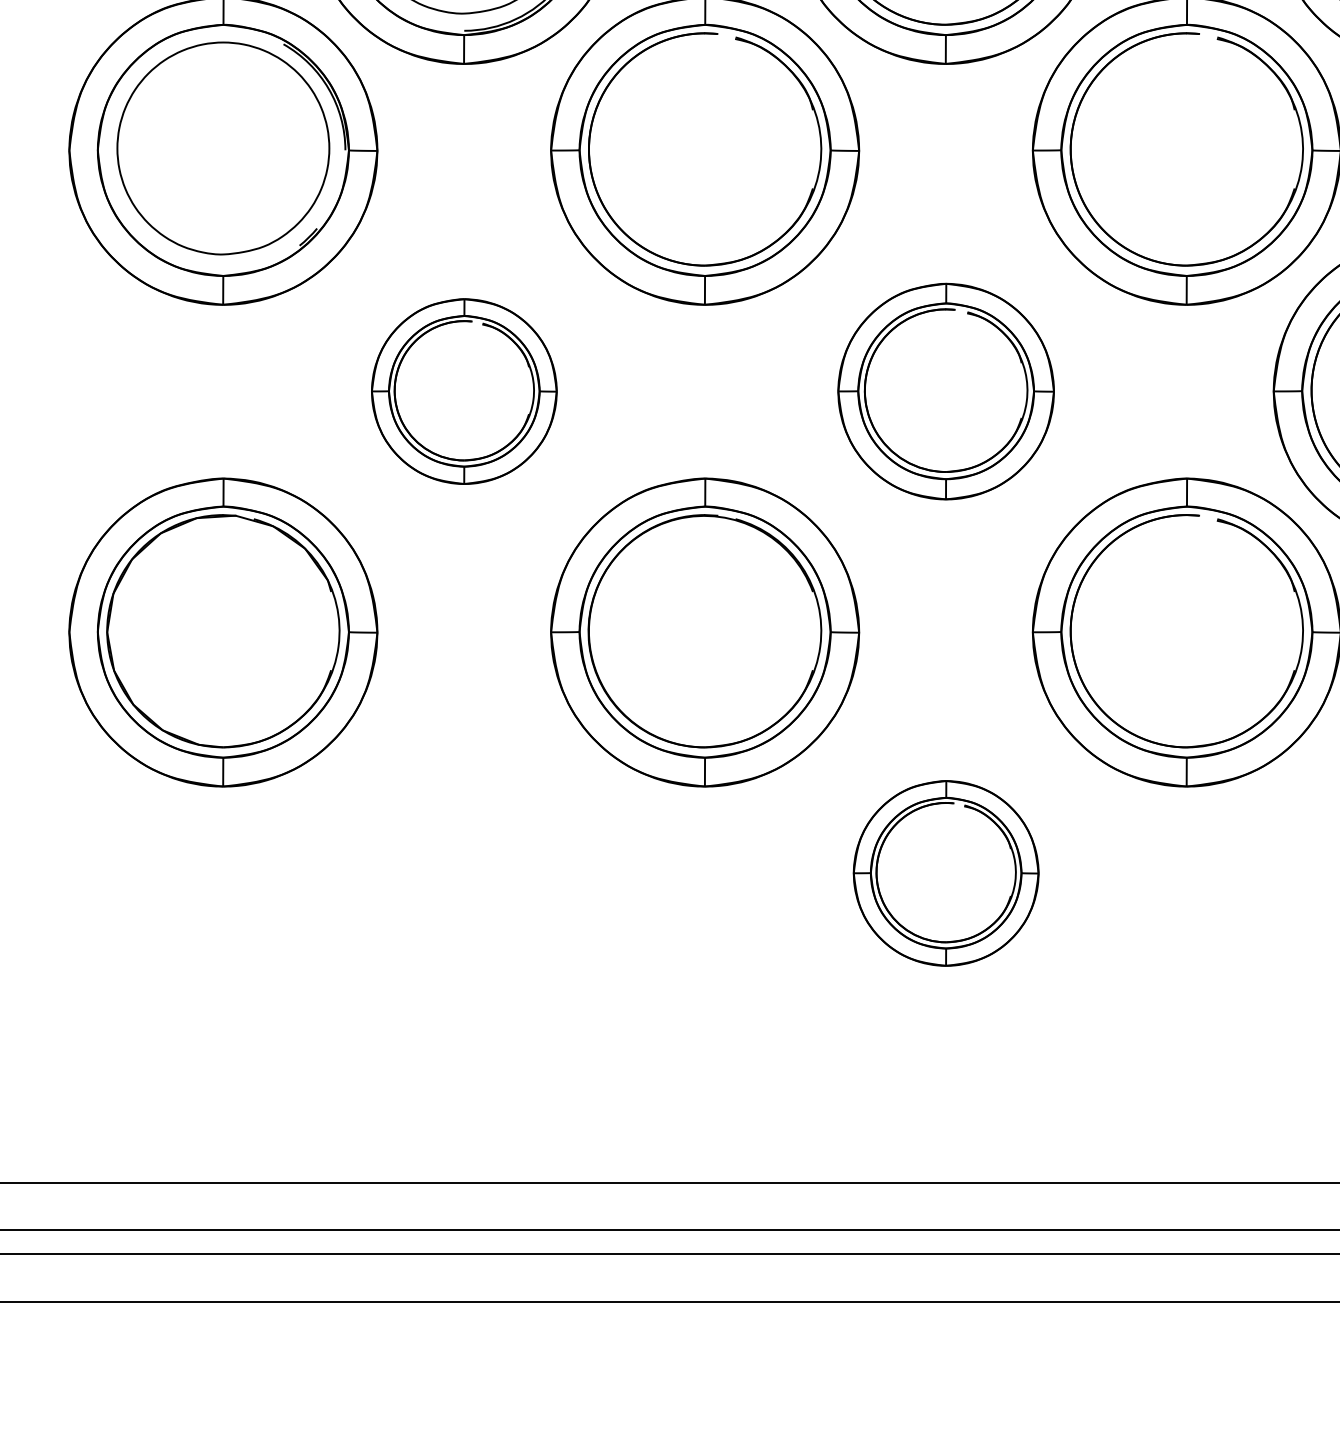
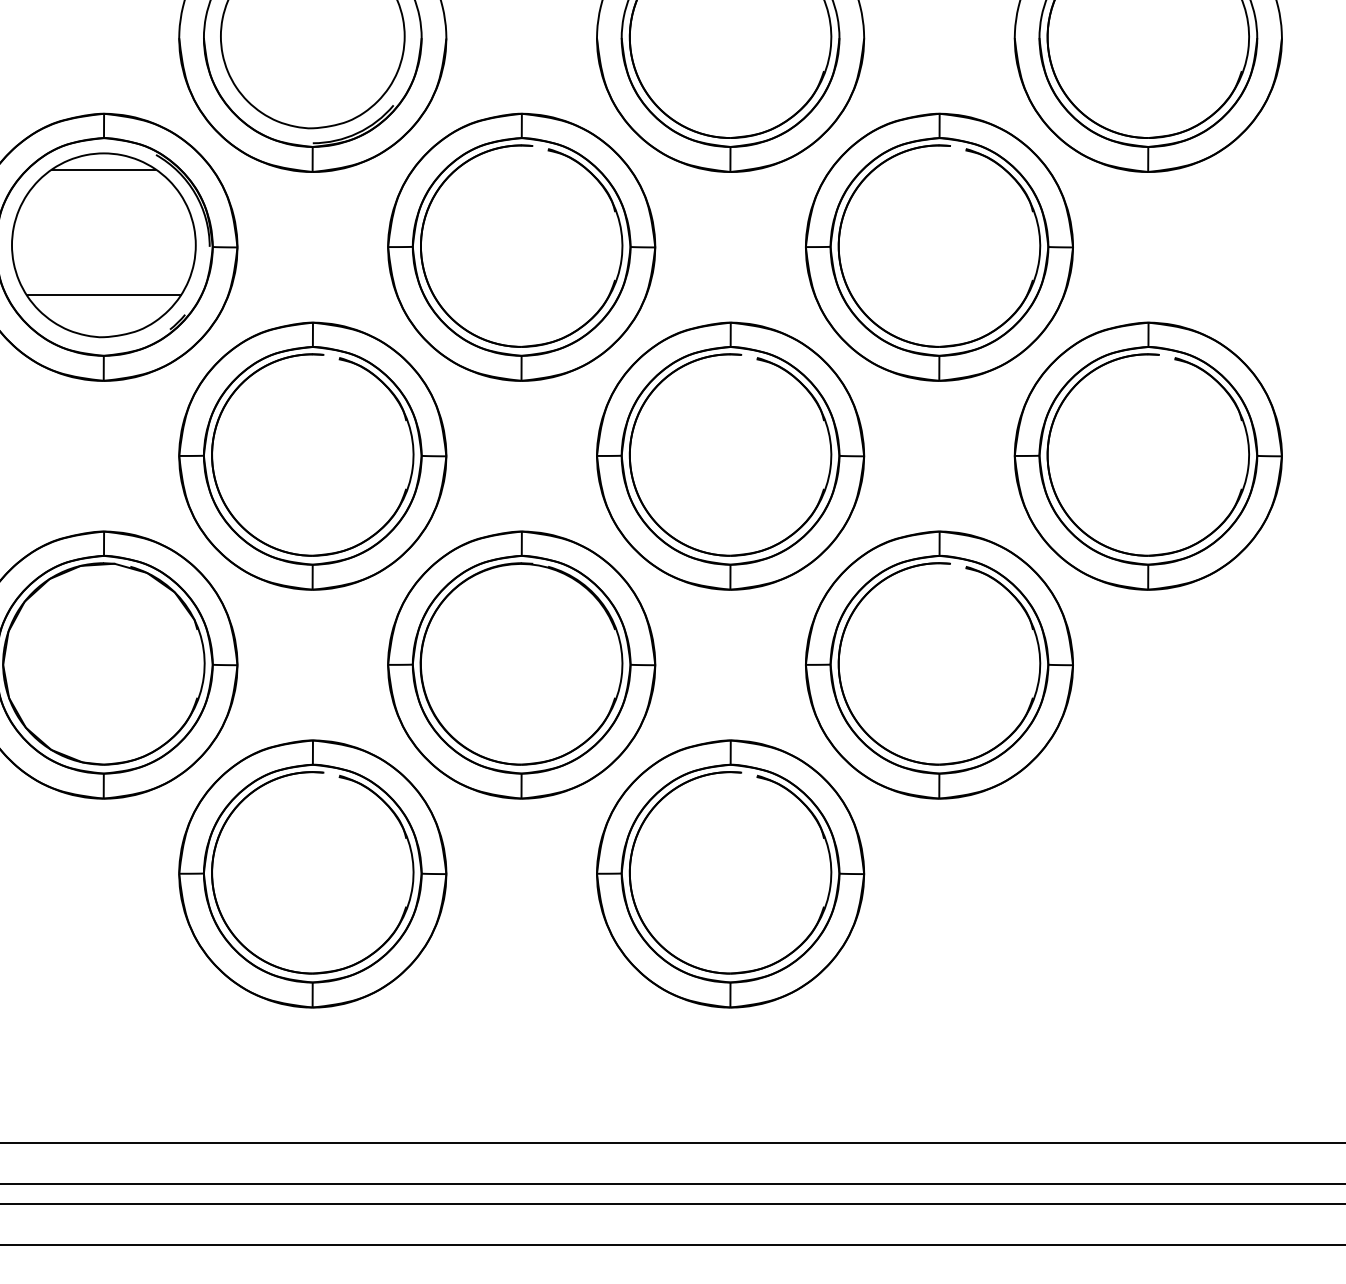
line: (221, 62) -> (102, 170), added
line: (224, 206) -> (104, 295), added
part: (463, 390) -> (312, 455), size x1.67
part: (945, 390) -> (730, 455), size x1.43
part: (463, 872) -> (312, 873), added
part: (945, 872) -> (730, 873), size x1.67

